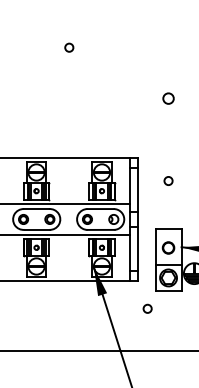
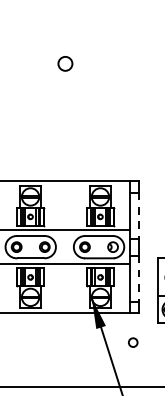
circle: (69, 47) -> (65, 63), size x1.6
line: (138, 190) -> (139, 216), solid -> dashed
line: (138, 248) -> (139, 278), solid -> dashed
circle: (147, 308) -> (133, 342), moved

